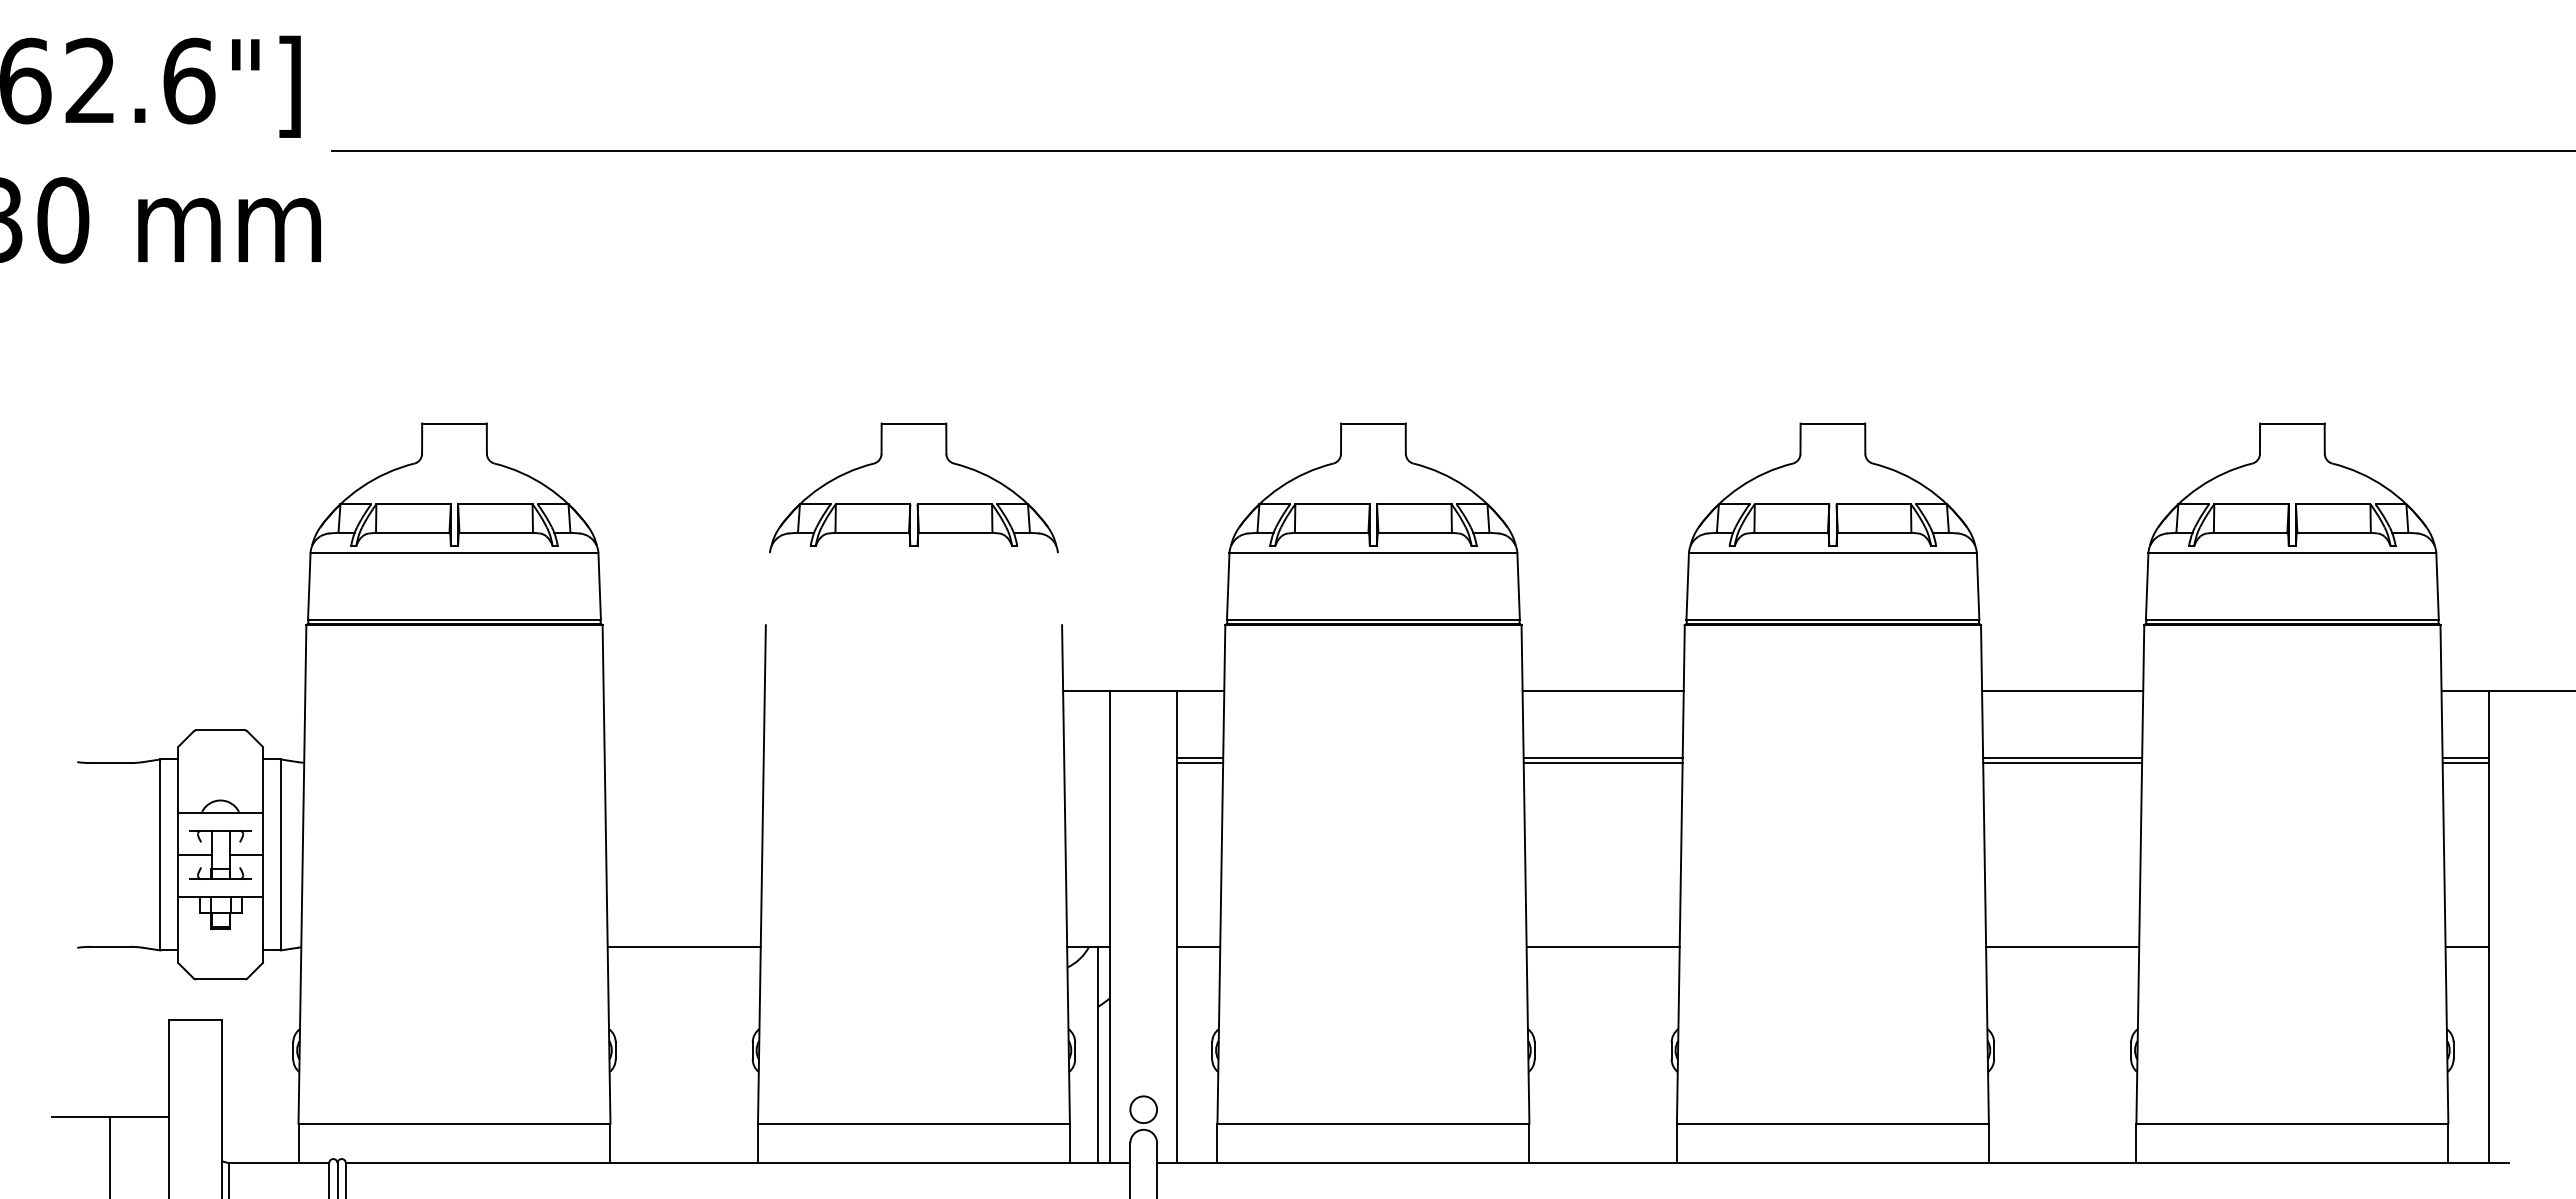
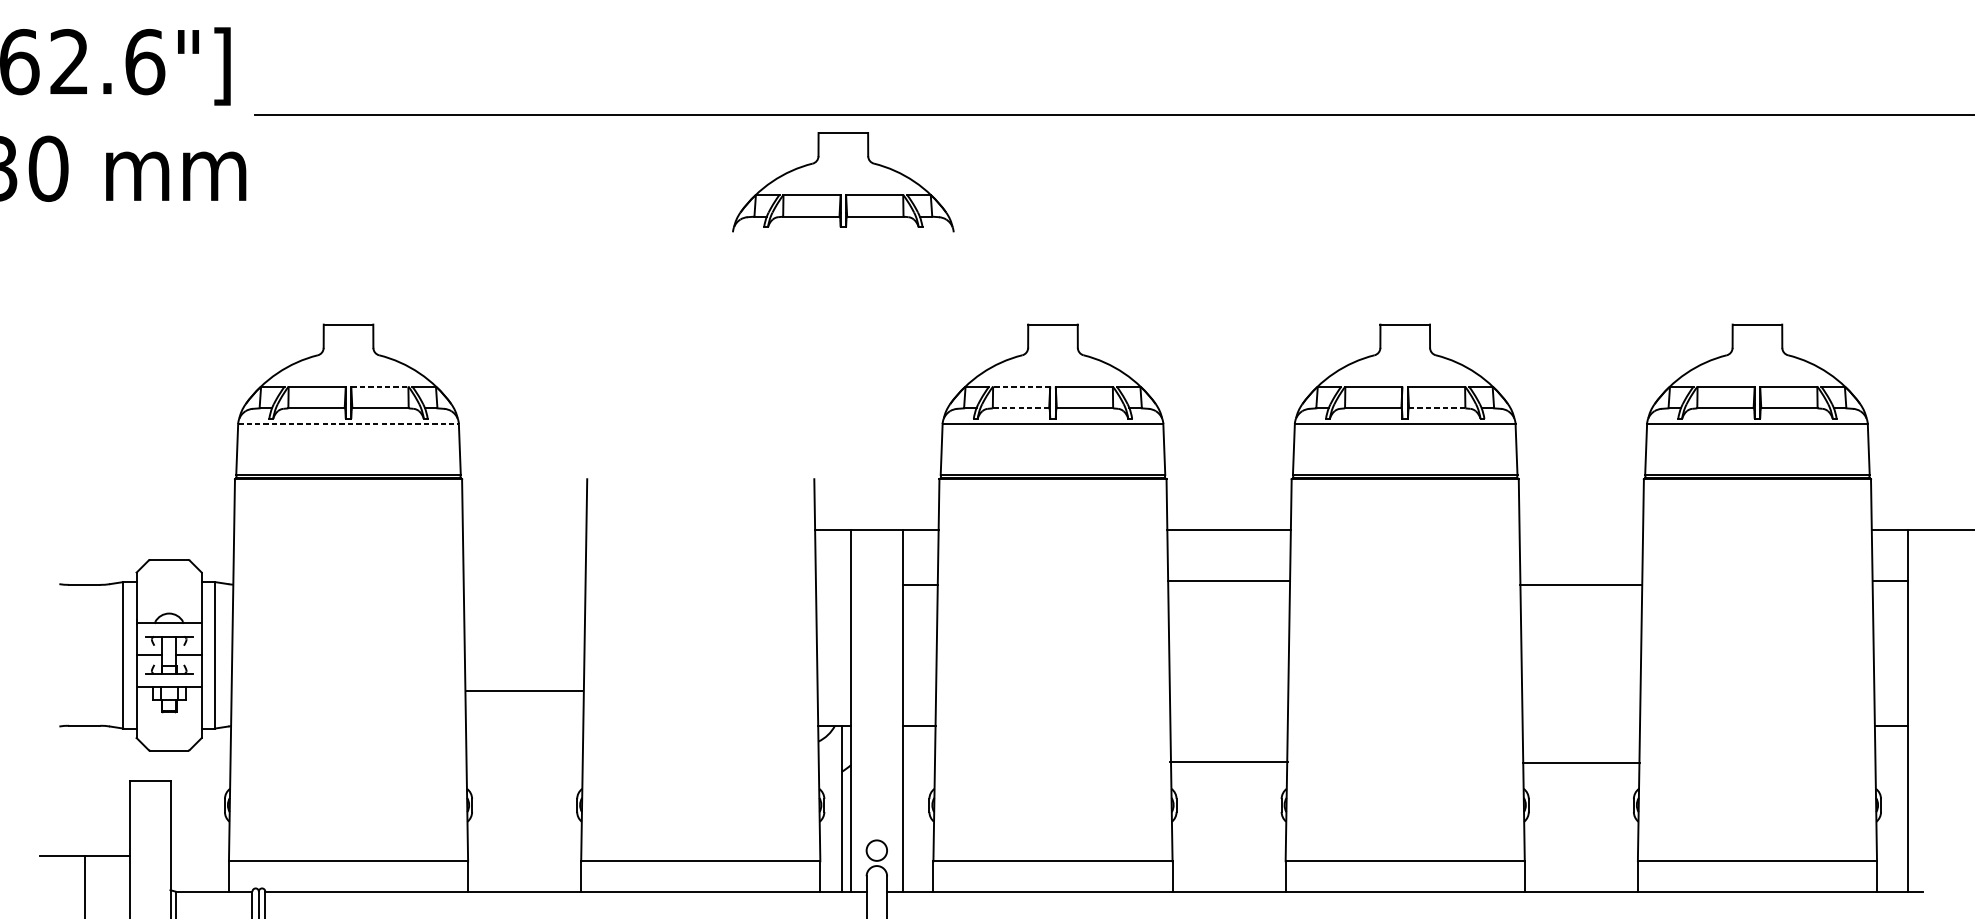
part: (913, 487) -> (842, 181), moved
line: (495, 504) -> (379, 386), solid -> dashed
line: (1332, 504) -> (1021, 386), solid -> dashed
line: (1331, 532) -> (1020, 408), solid -> dashed
line: (1874, 532) -> (1437, 408), solid -> dashed
line: (454, 553) -> (348, 424), solid -> dashed
line: (2062, 691) -> (1581, 530), removed
line: (1200, 758) -> (920, 581), removed
line: (2062, 758) -> (1581, 581), removed
line: (1602, 763) -> (1228, 585), removed
line: (2465, 763) -> (1890, 585), removed
line: (683, 946) -> (524, 690), moved
line: (1602, 946) -> (1228, 761), moved
line: (2062, 946) -> (1581, 762), moved

